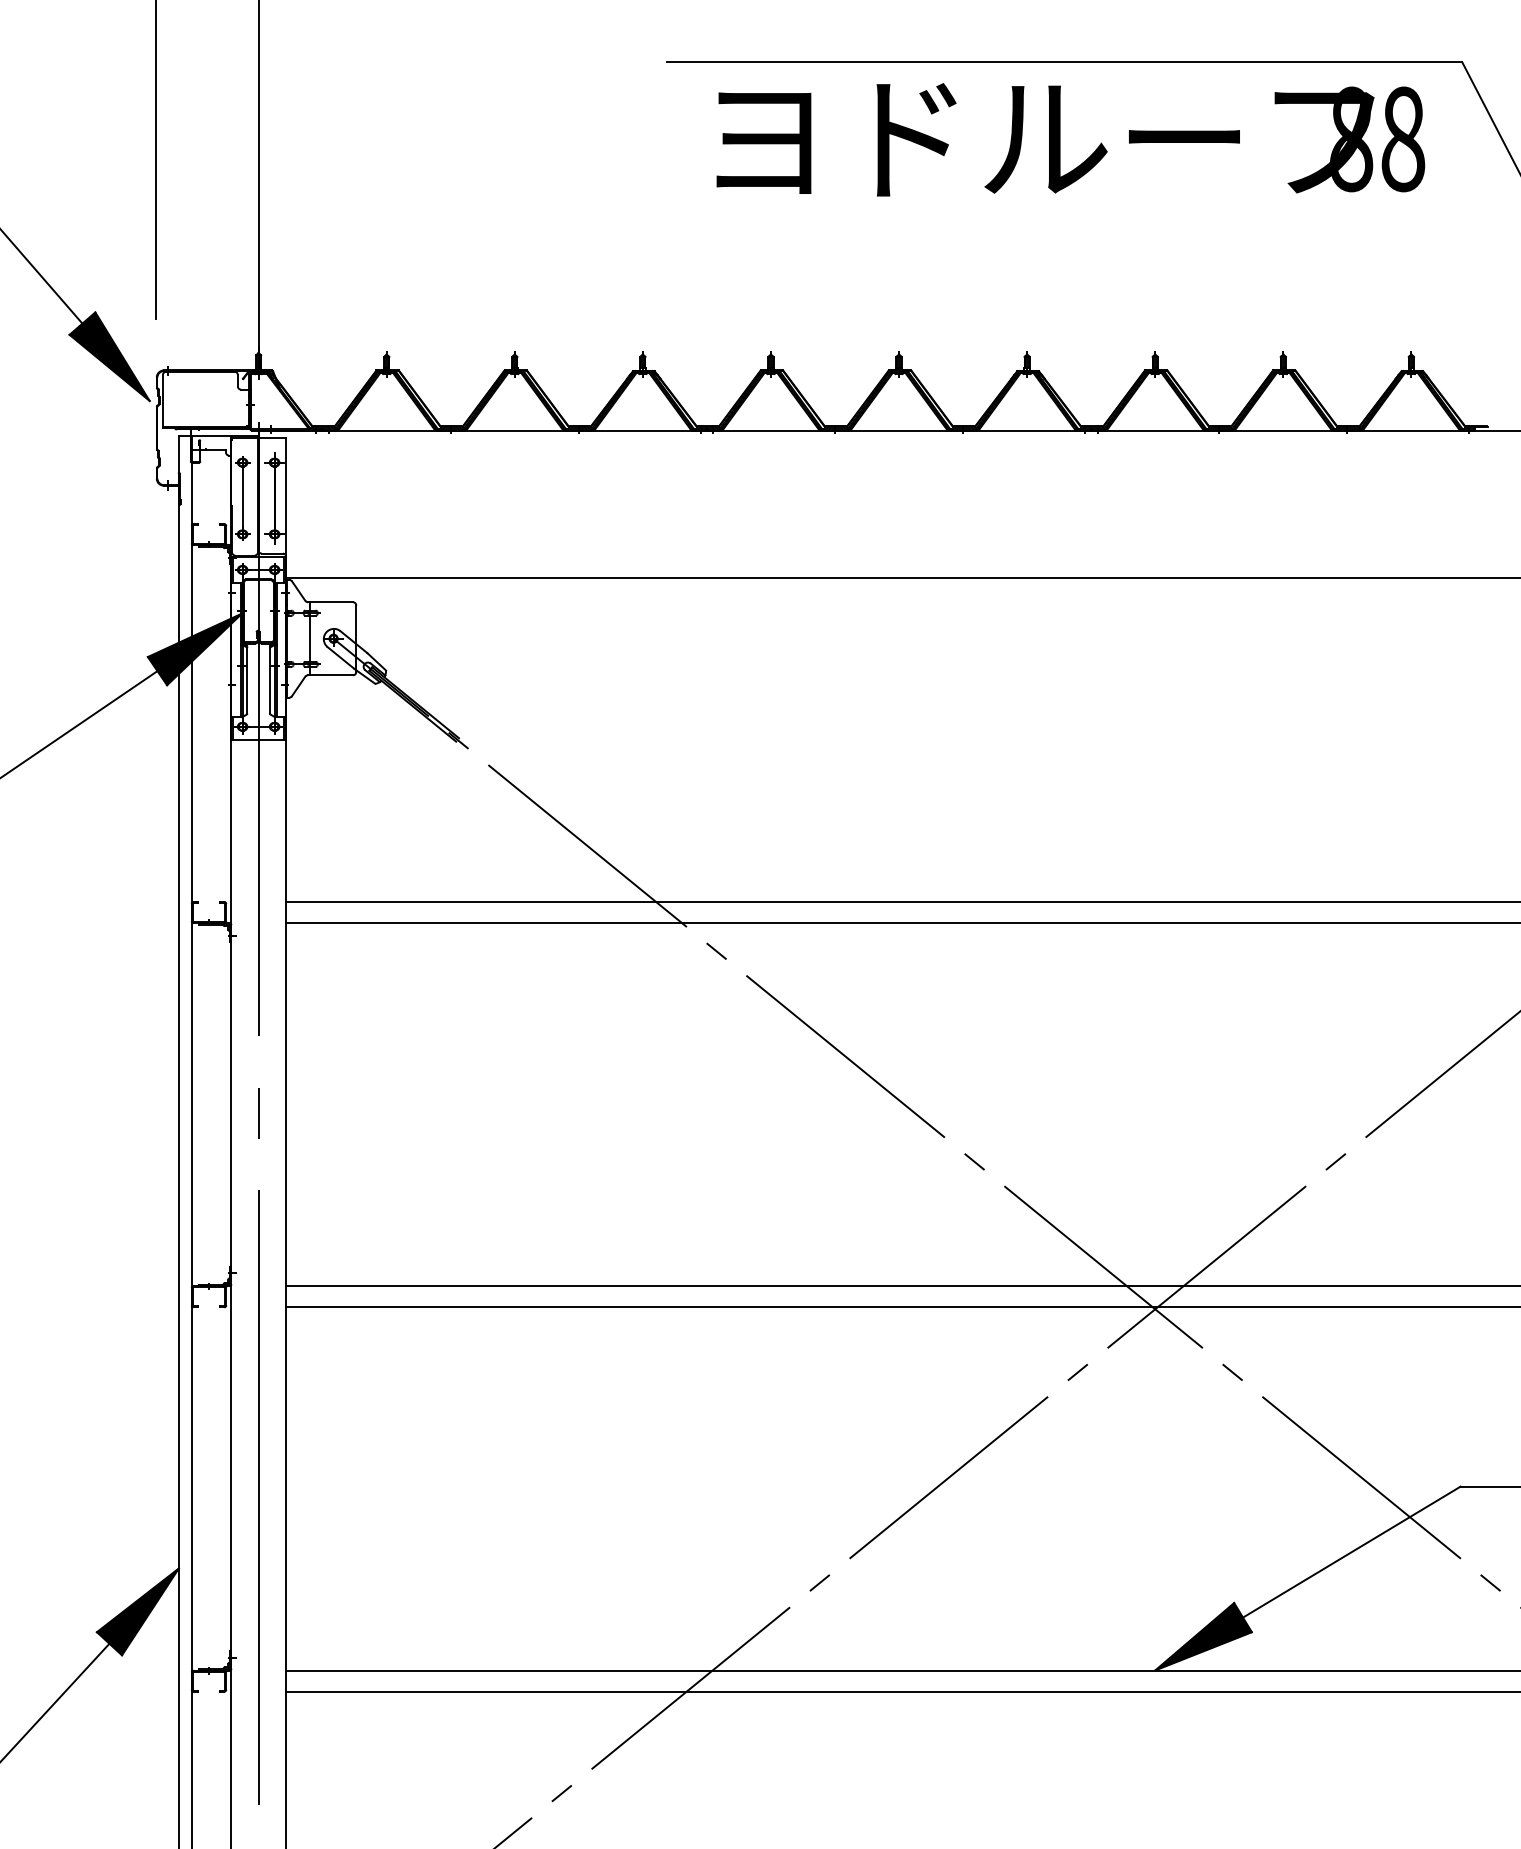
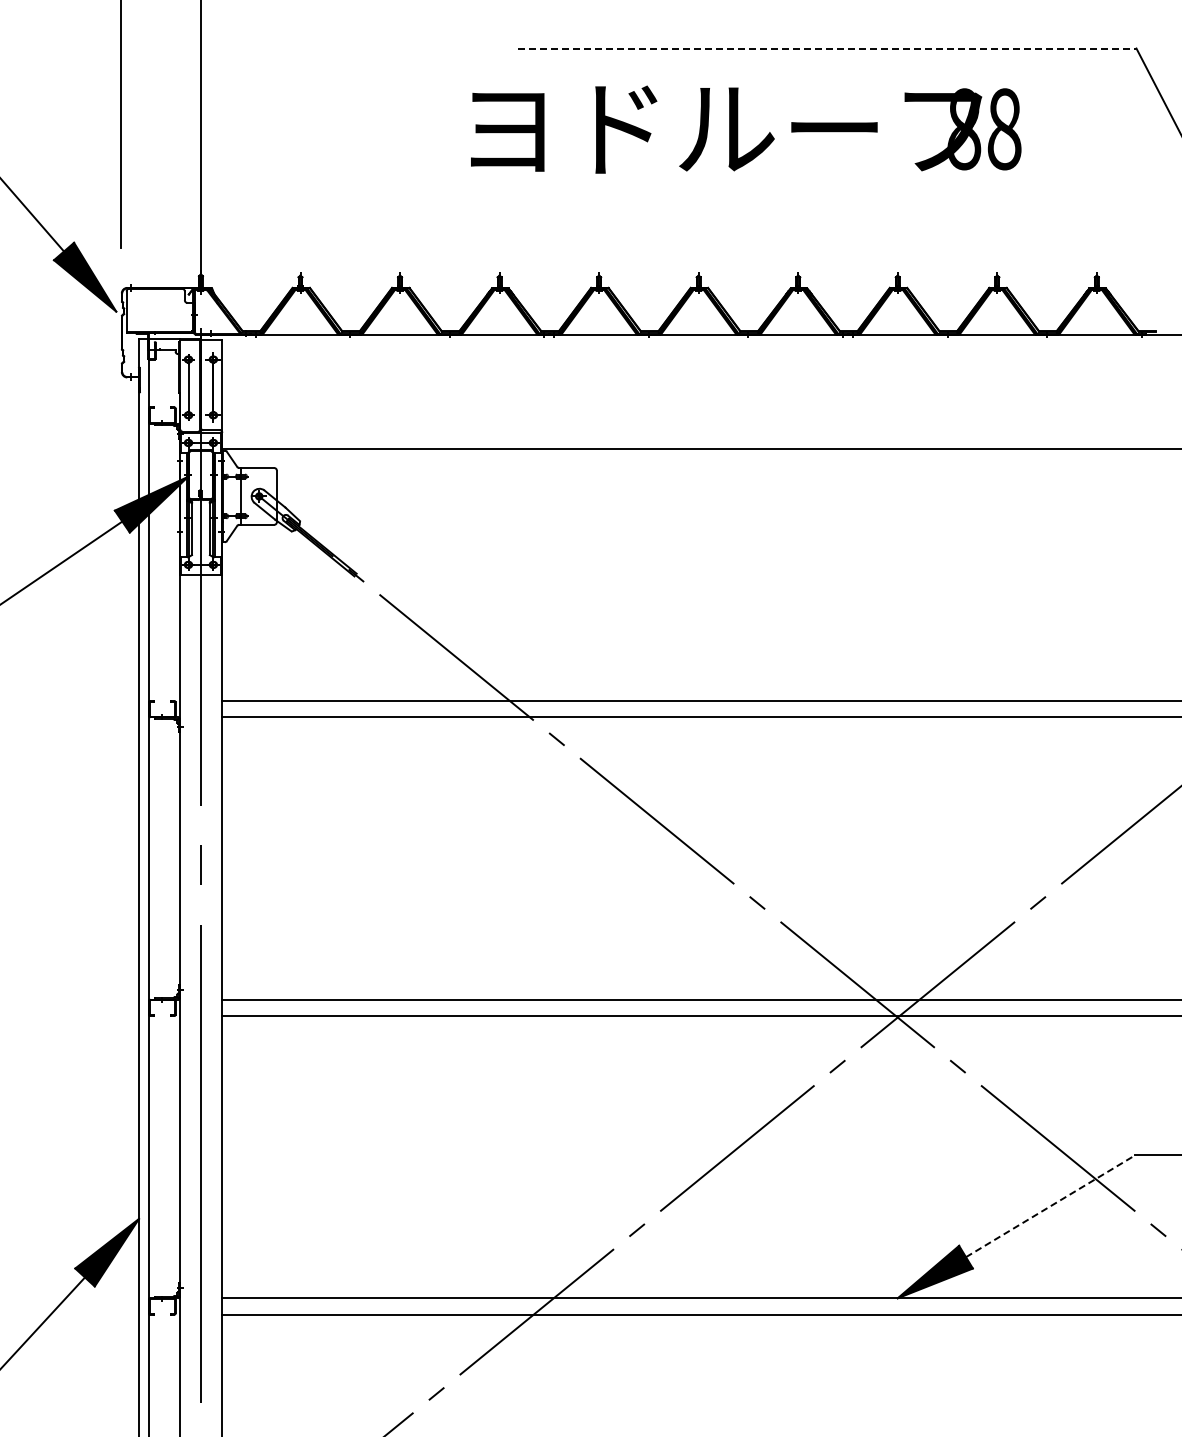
line: (1064, 62) -> (827, 48), solid -> dashed
text: (1071, 139) -> (746, 129), moved
line: (1351, 1552) -> (1050, 1206), solid -> dashed

